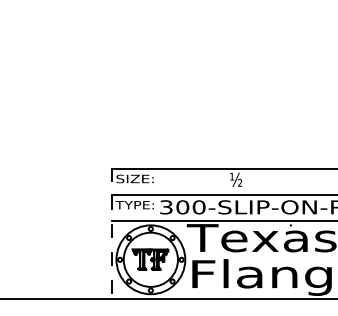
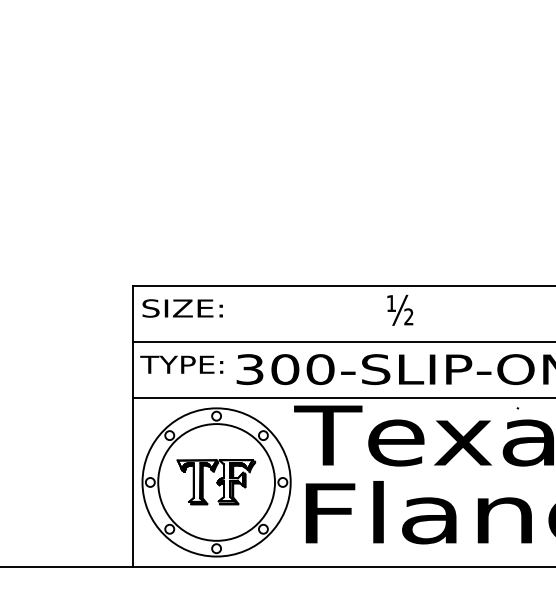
line: (111, 234) -> (131, 427), dashed -> solid

